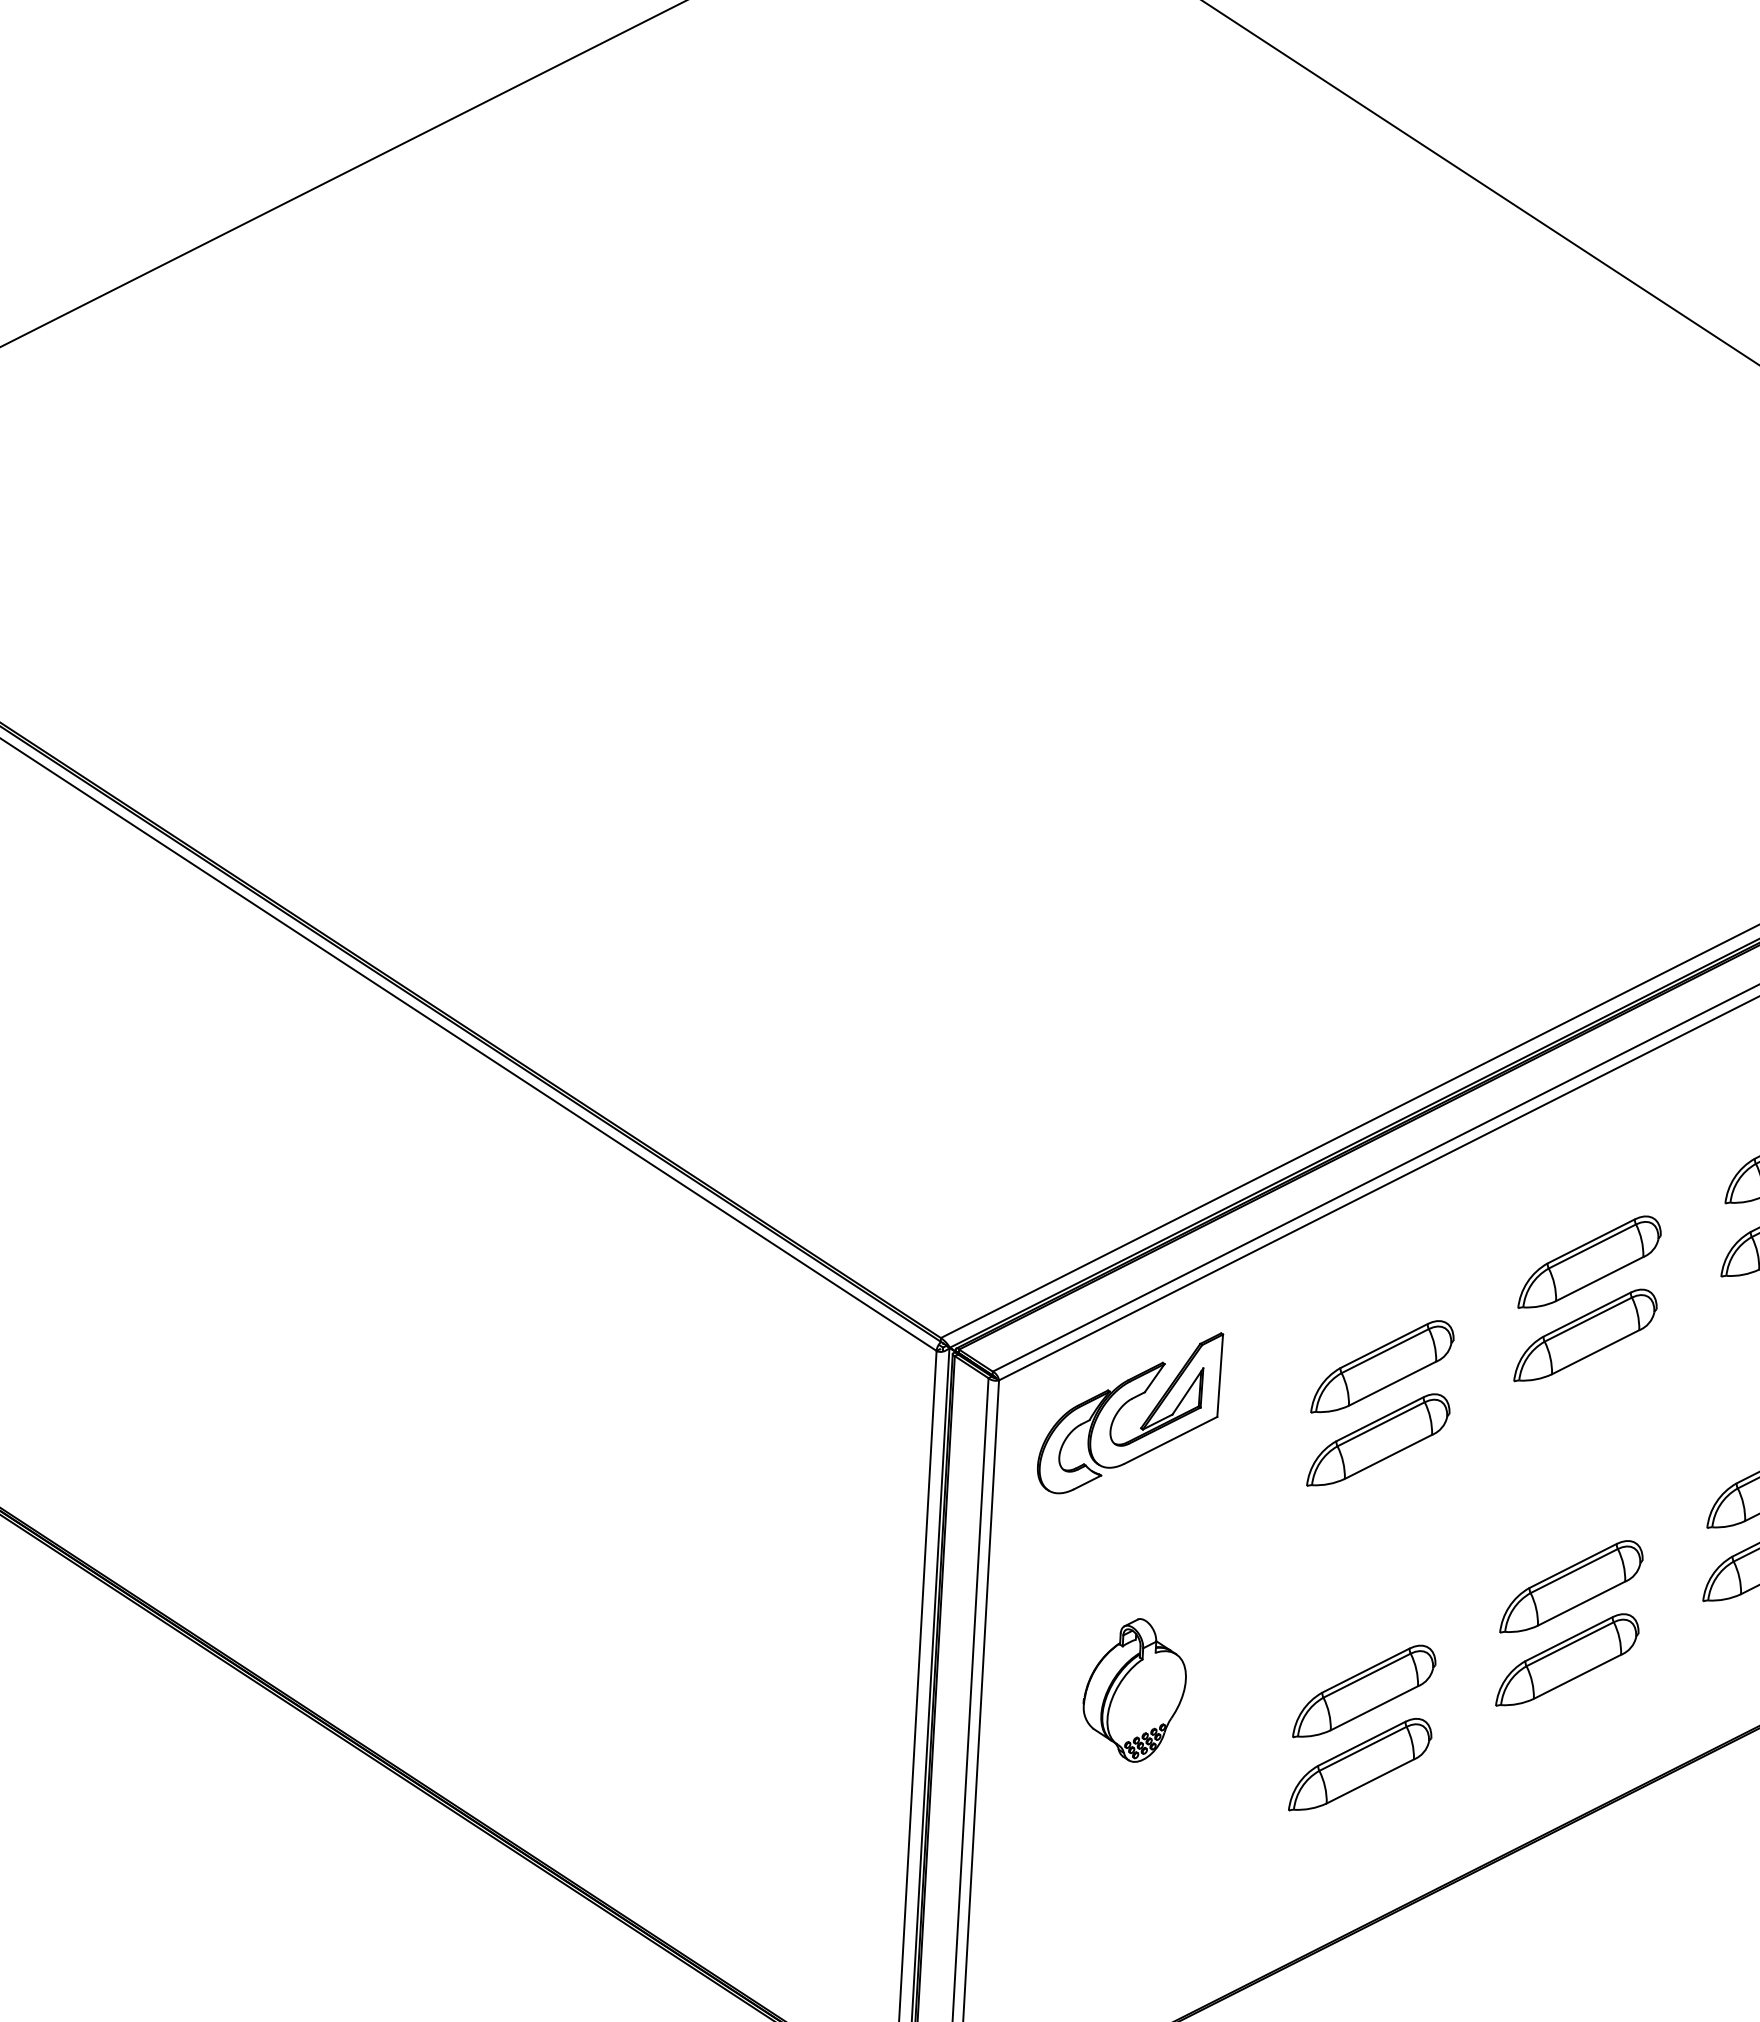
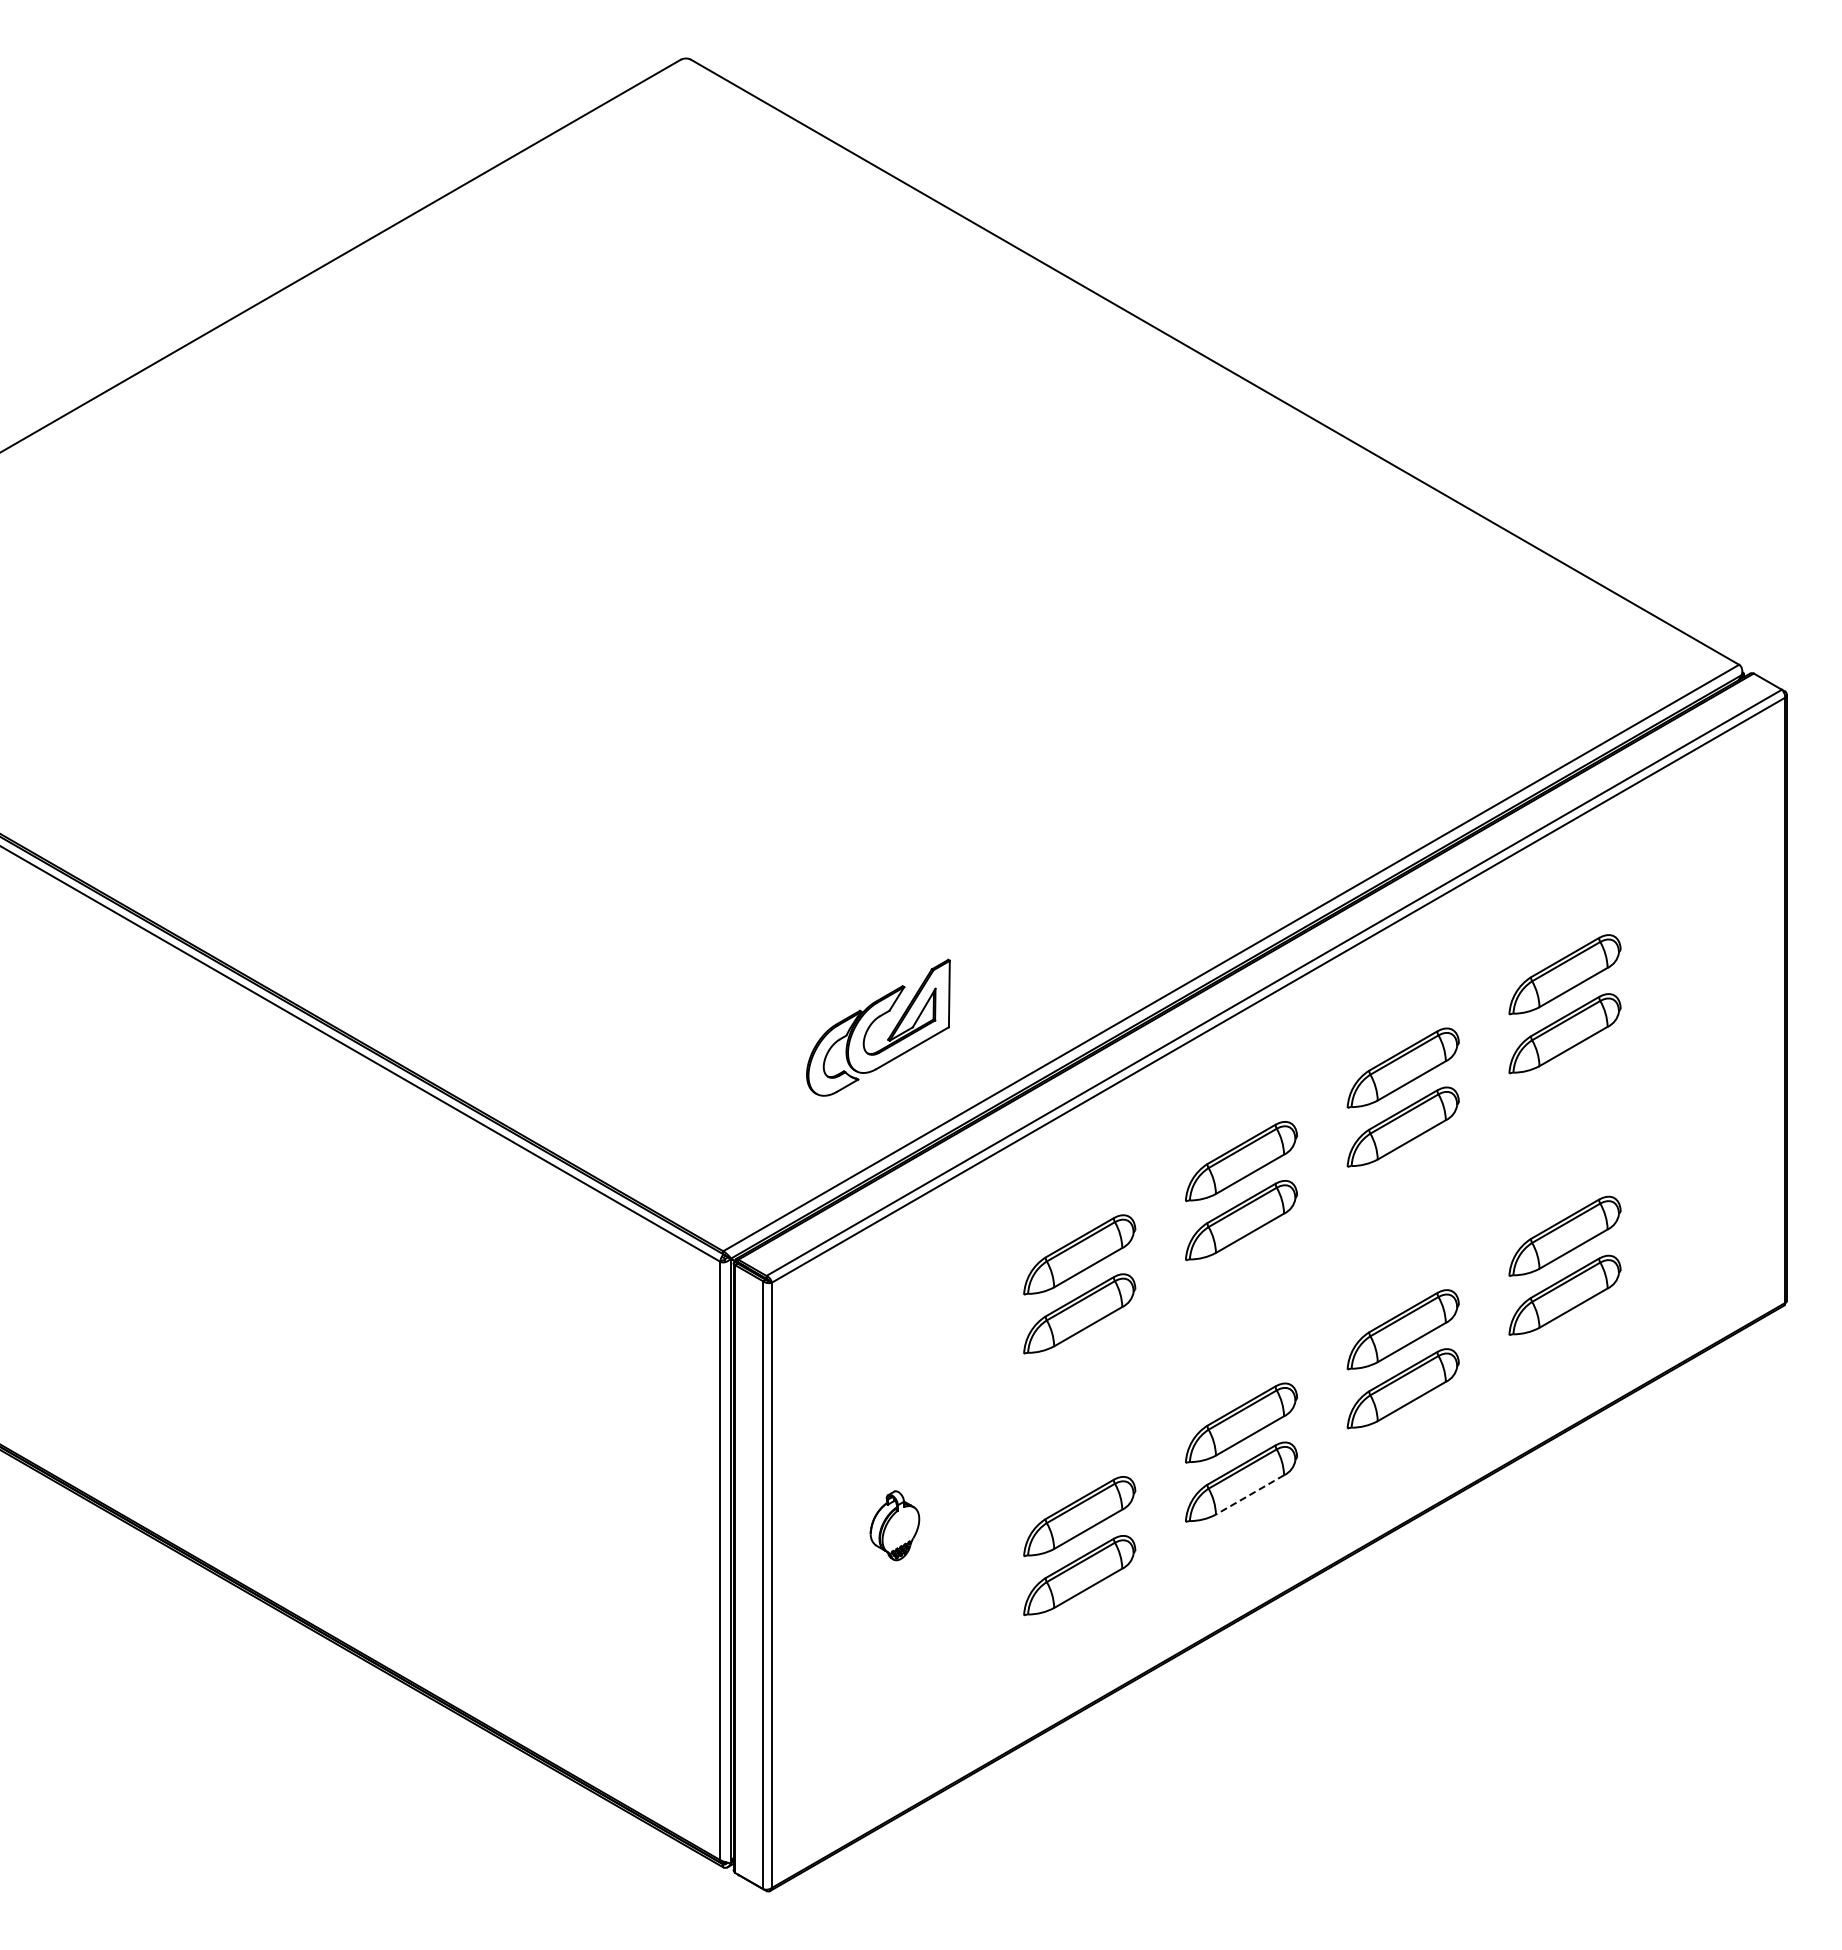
part: (1124, 1407) -> (873, 1023), moved
line: (1576, 1677) -> (1249, 1495), solid -> dashed
part: (1134, 1690) -> (894, 1525), size x0.6

